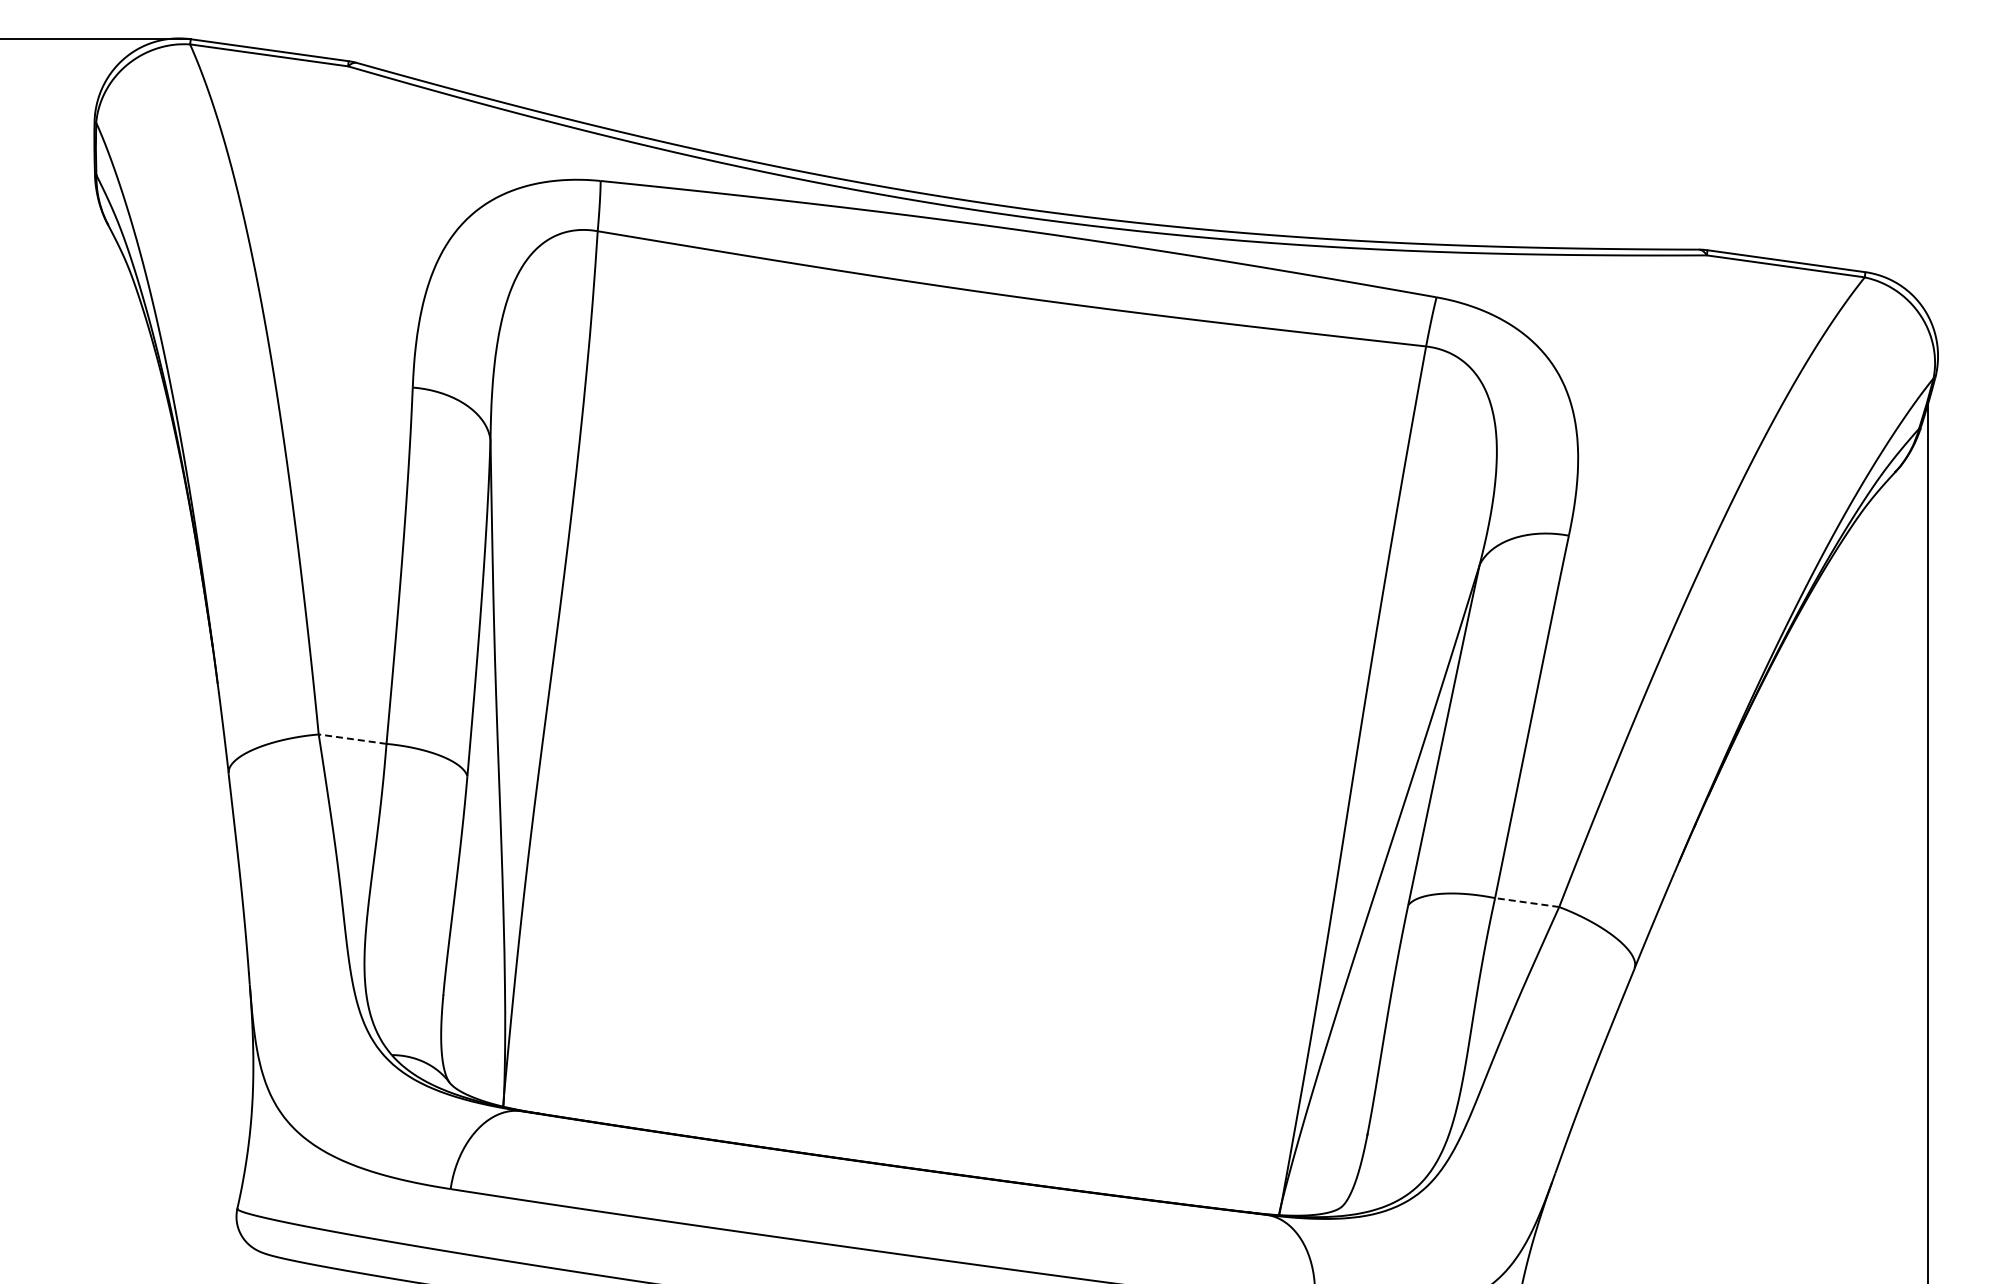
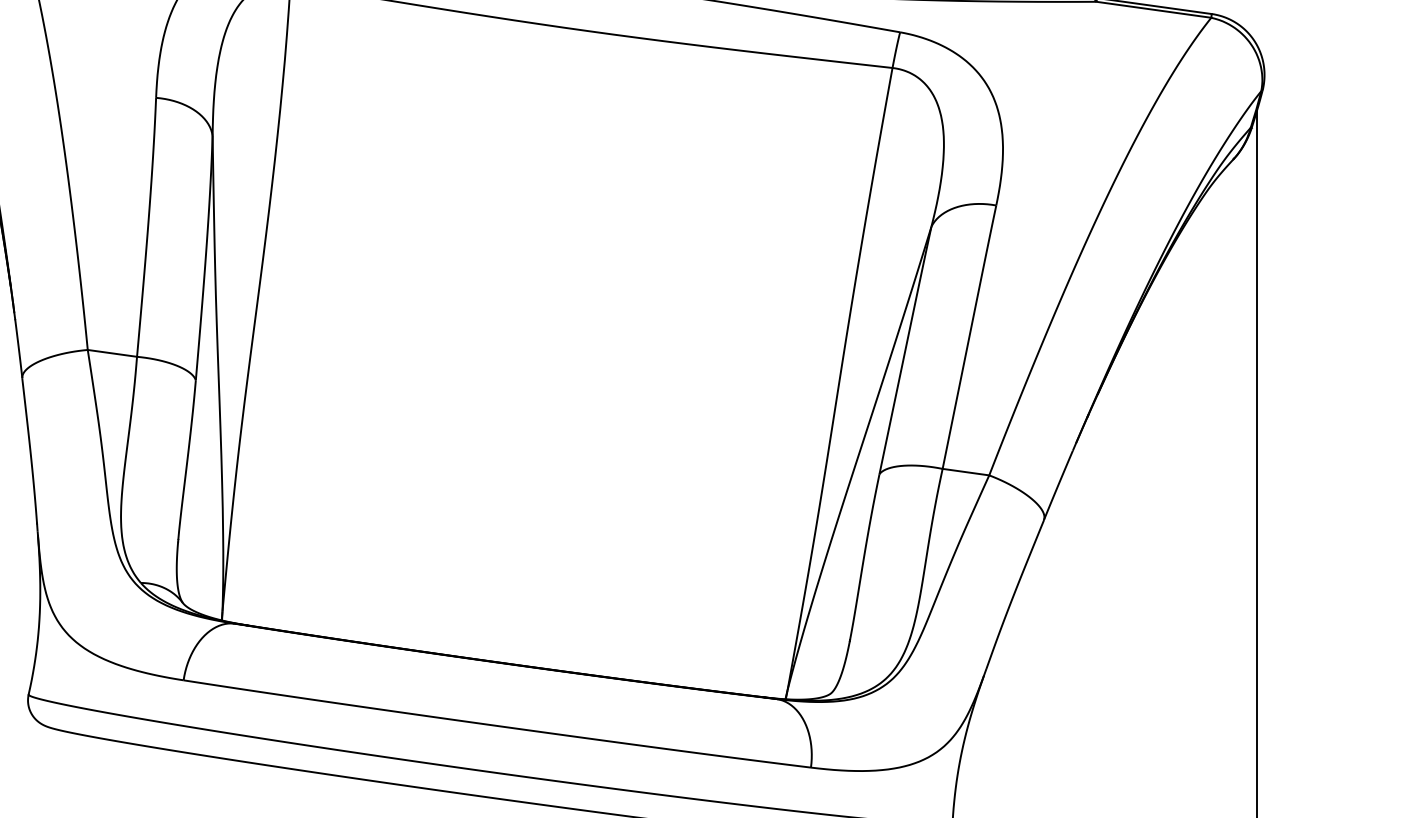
line: (352, 739) -> (112, 353), dashed -> solid
line: (1526, 902) -> (965, 472), dashed -> solid

